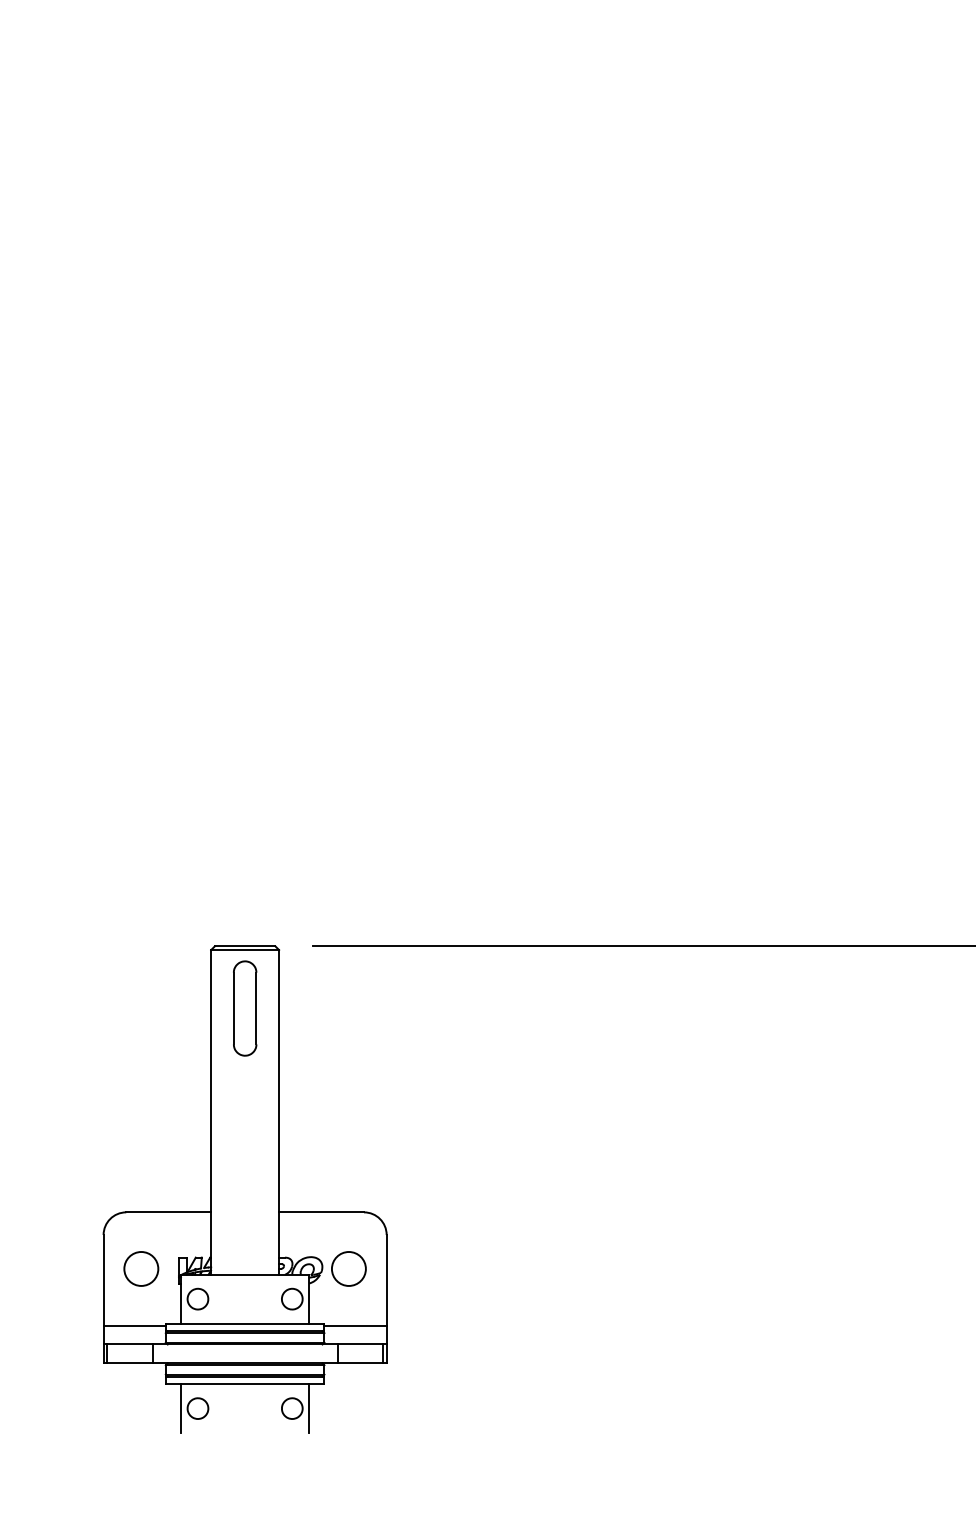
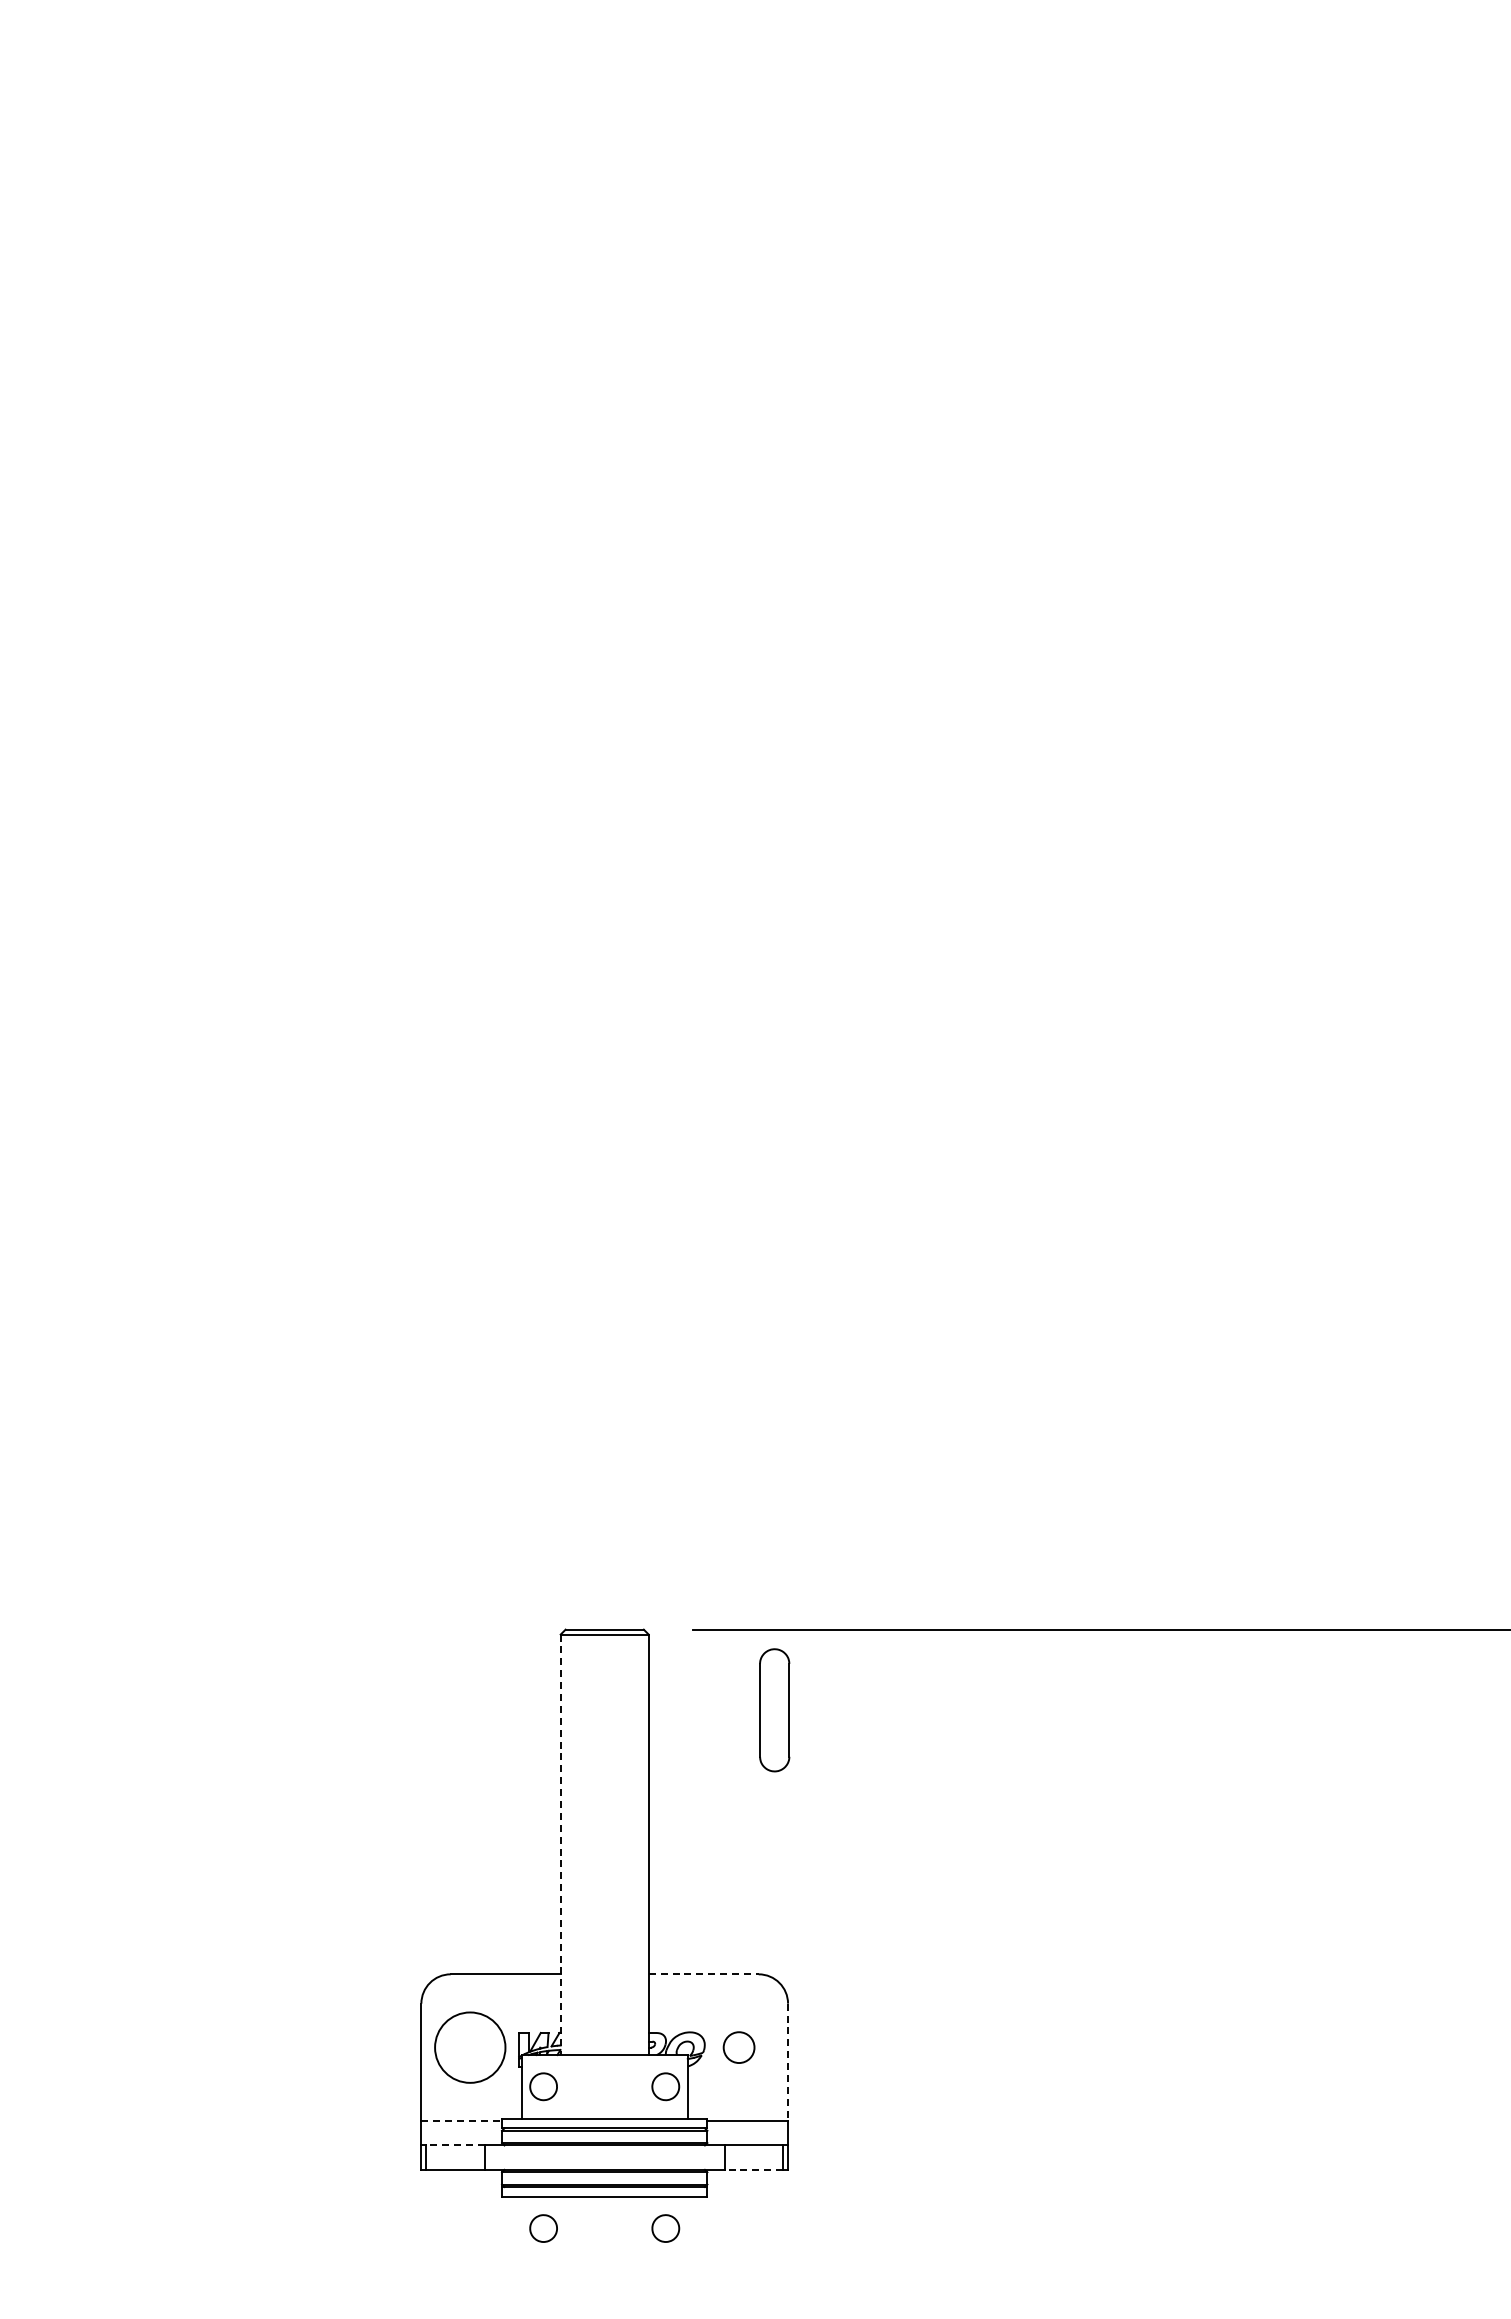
part: (244, 1008) -> (774, 1710), moved
line: (211, 1112) -> (560, 1845), solid -> dashed
line: (322, 1212) -> (704, 1974), solid -> dashed
circle: (141, 1268) -> (470, 2047), size x1.6
circle: (348, 1268) -> (738, 2047), size x0.7
line: (387, 1280) -> (788, 2062), solid -> dashed
line: (135, 1325) -> (462, 2121), solid -> dashed
line: (129, 1344) -> (455, 2145), solid -> dashed
line: (360, 1363) -> (753, 2169), solid -> dashed
line: (180, 1408) -> (521, 2228), removed
line: (309, 1408) -> (687, 2228), removed

